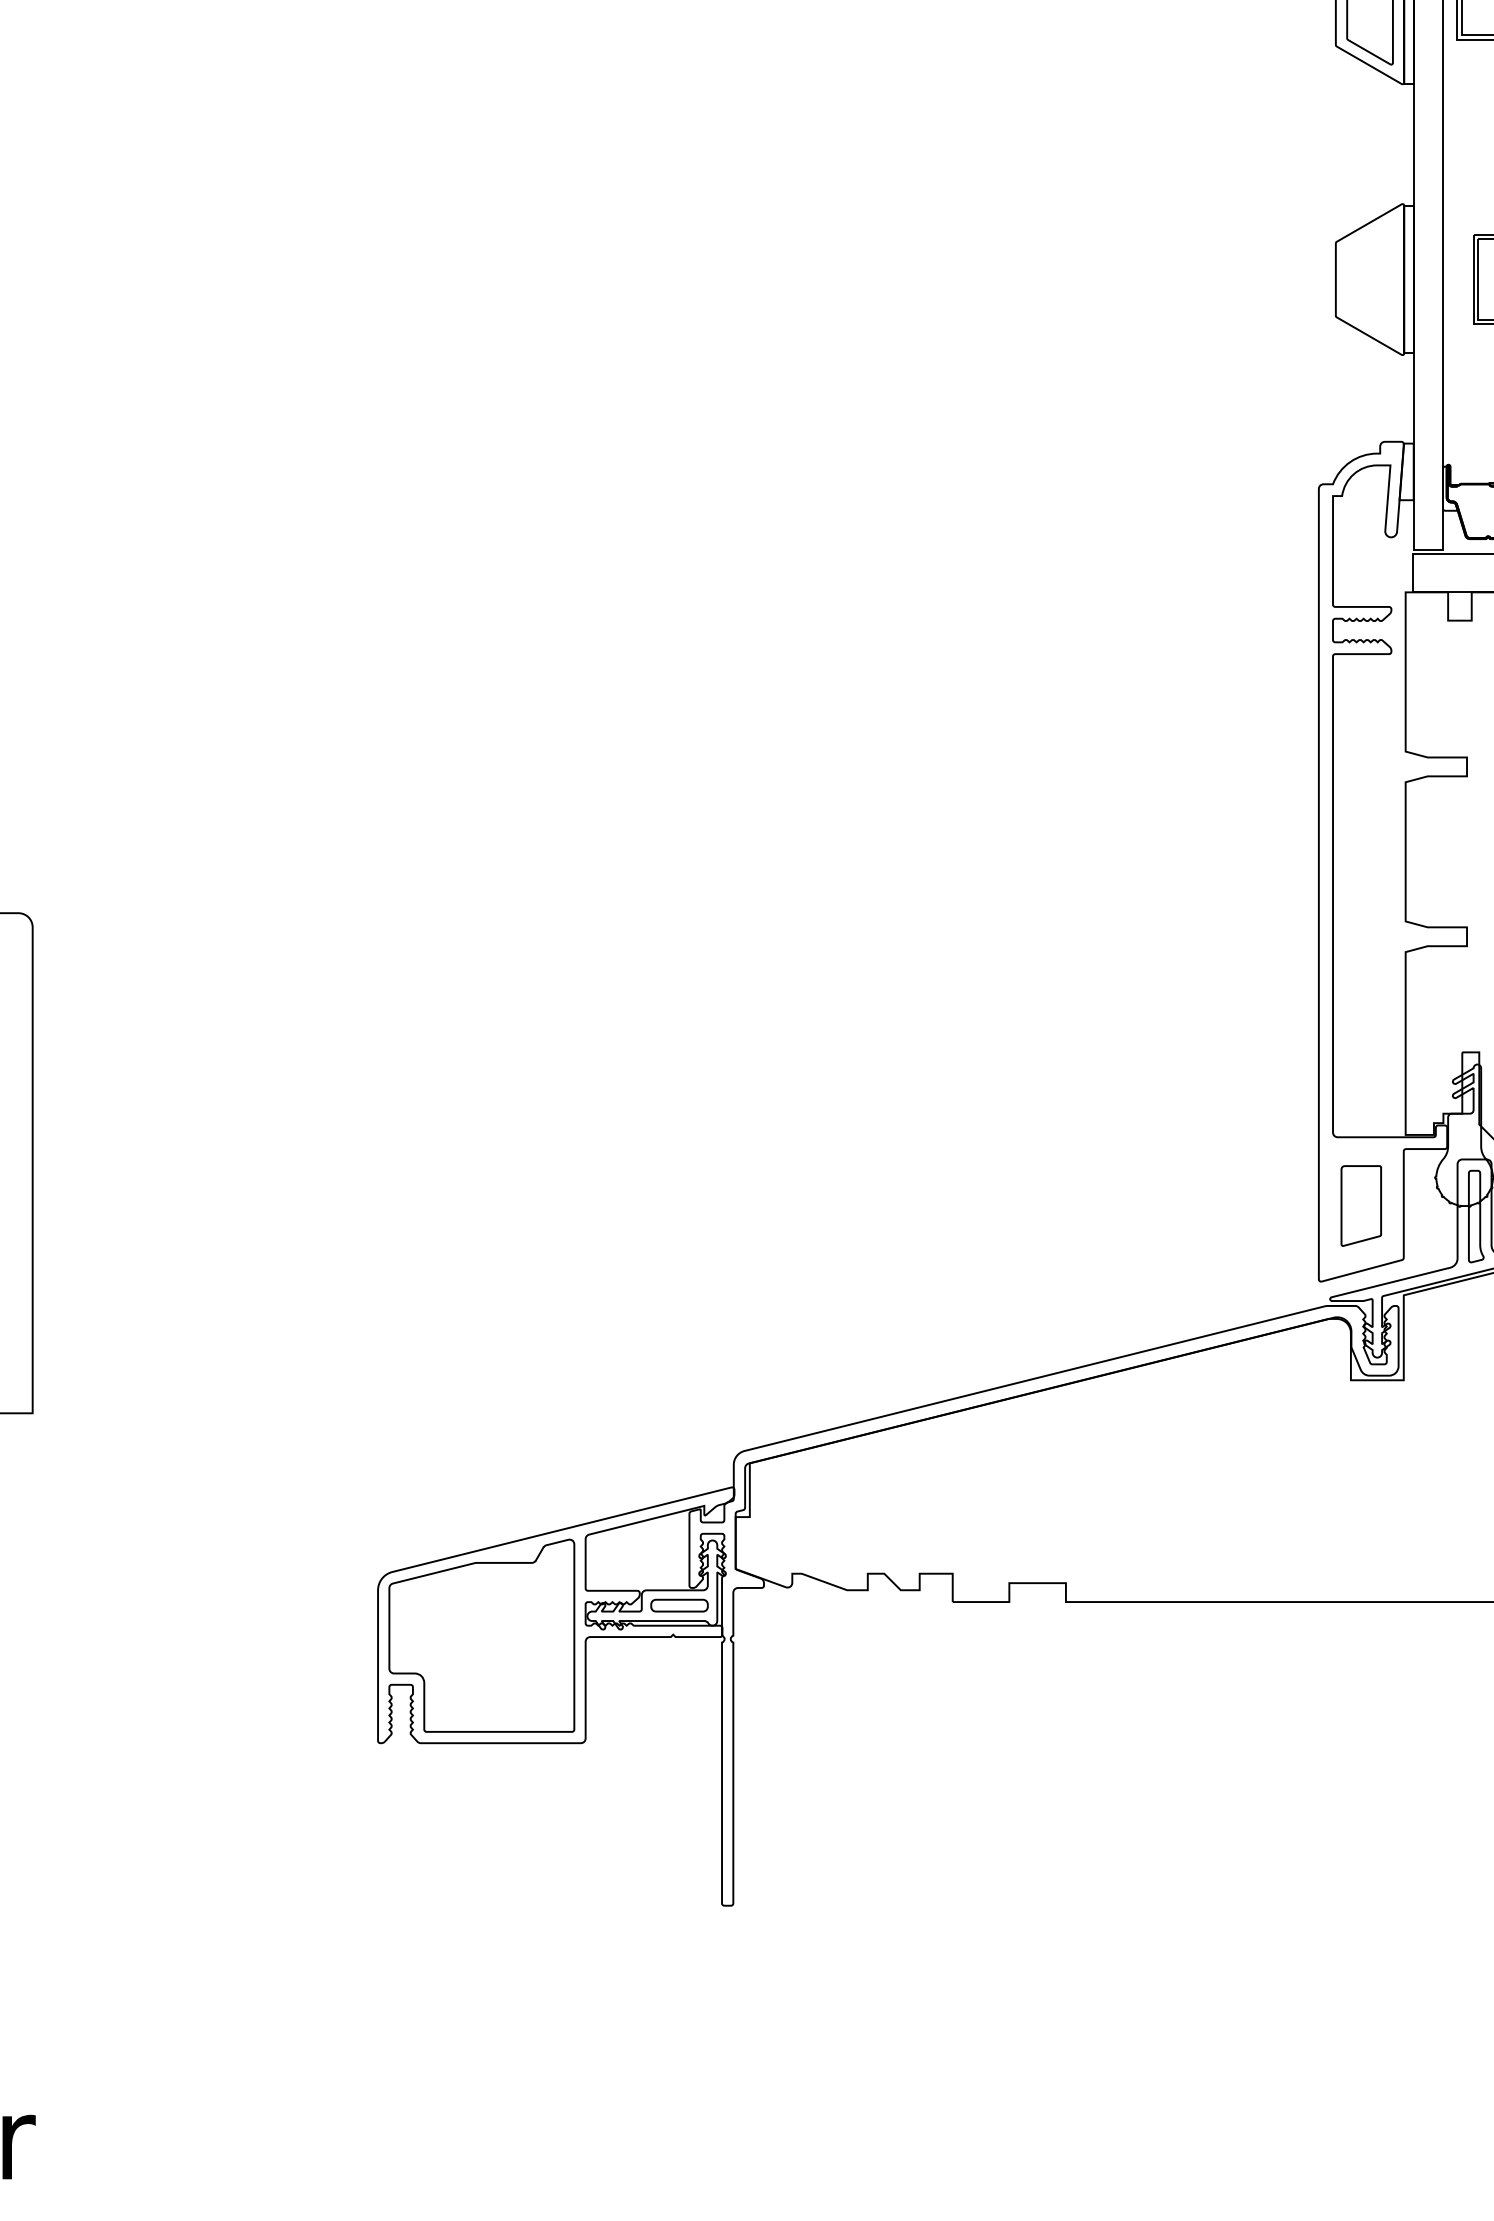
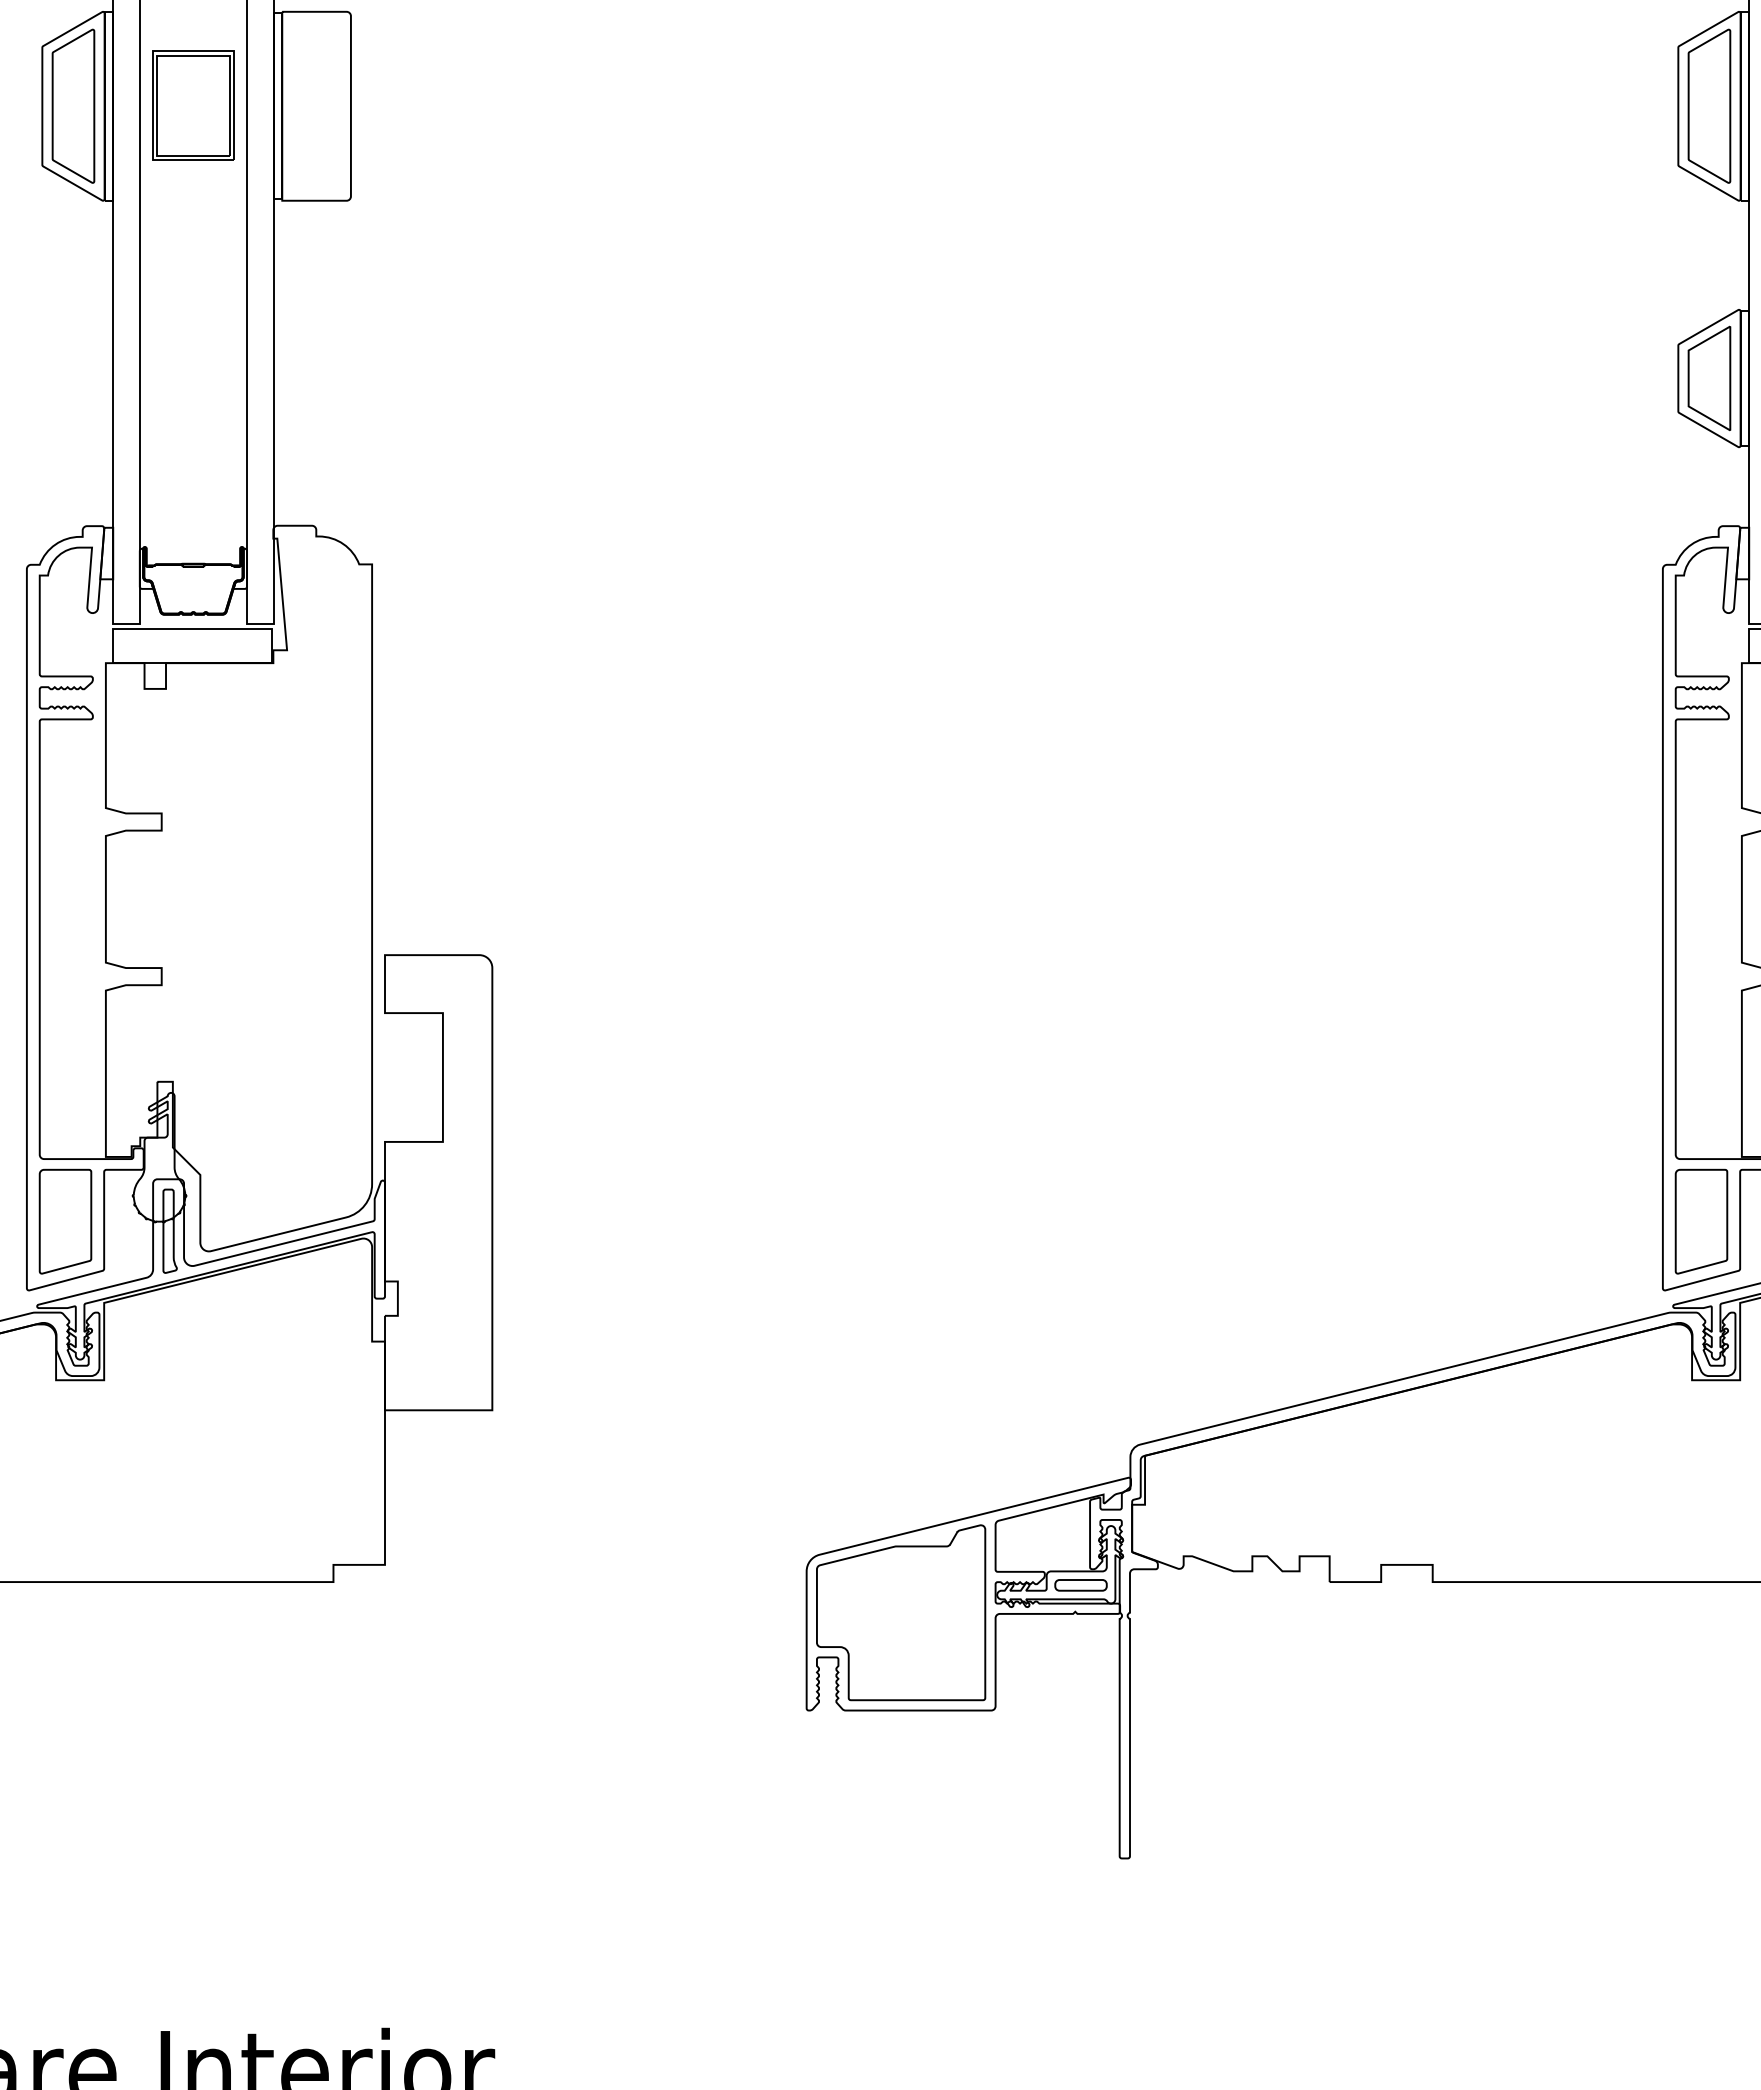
part: (1370, 278) -> (1709, 377), added
part: (1361, 1205) -> (1701, 1221), size x1.43

